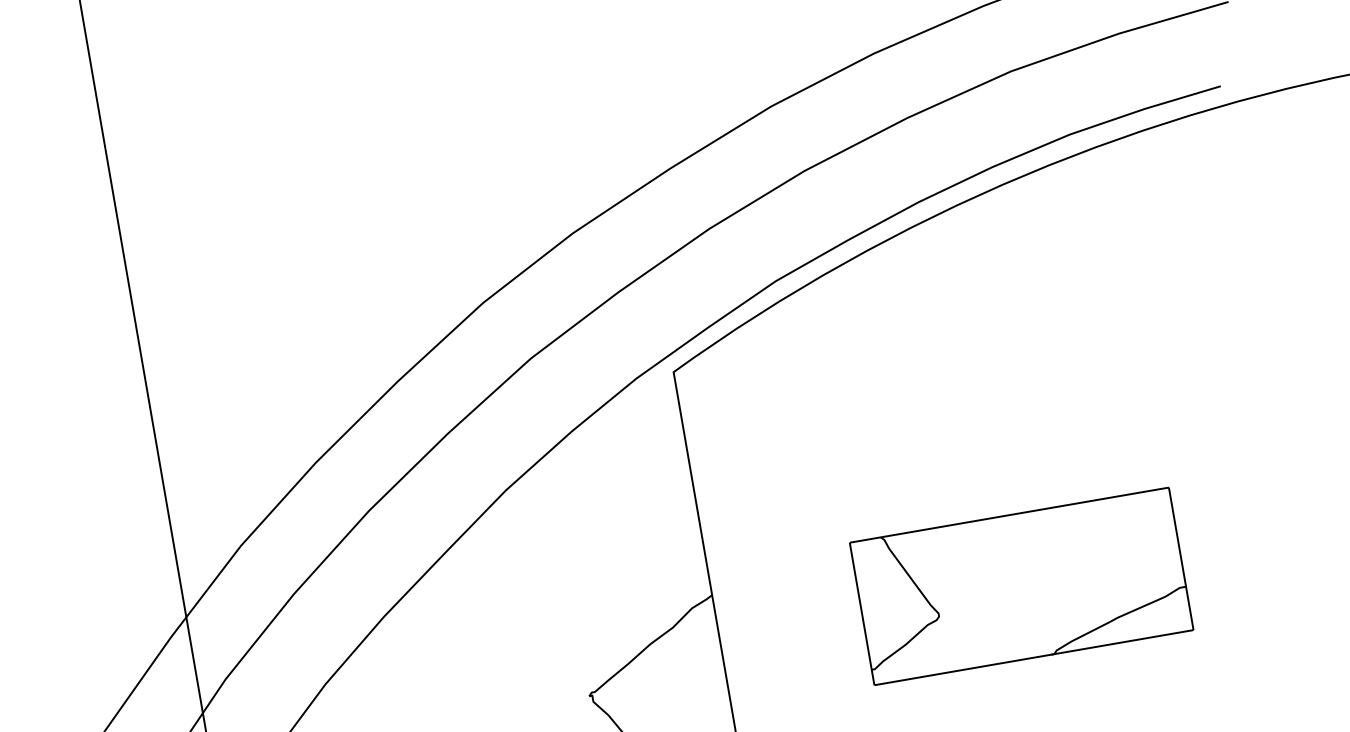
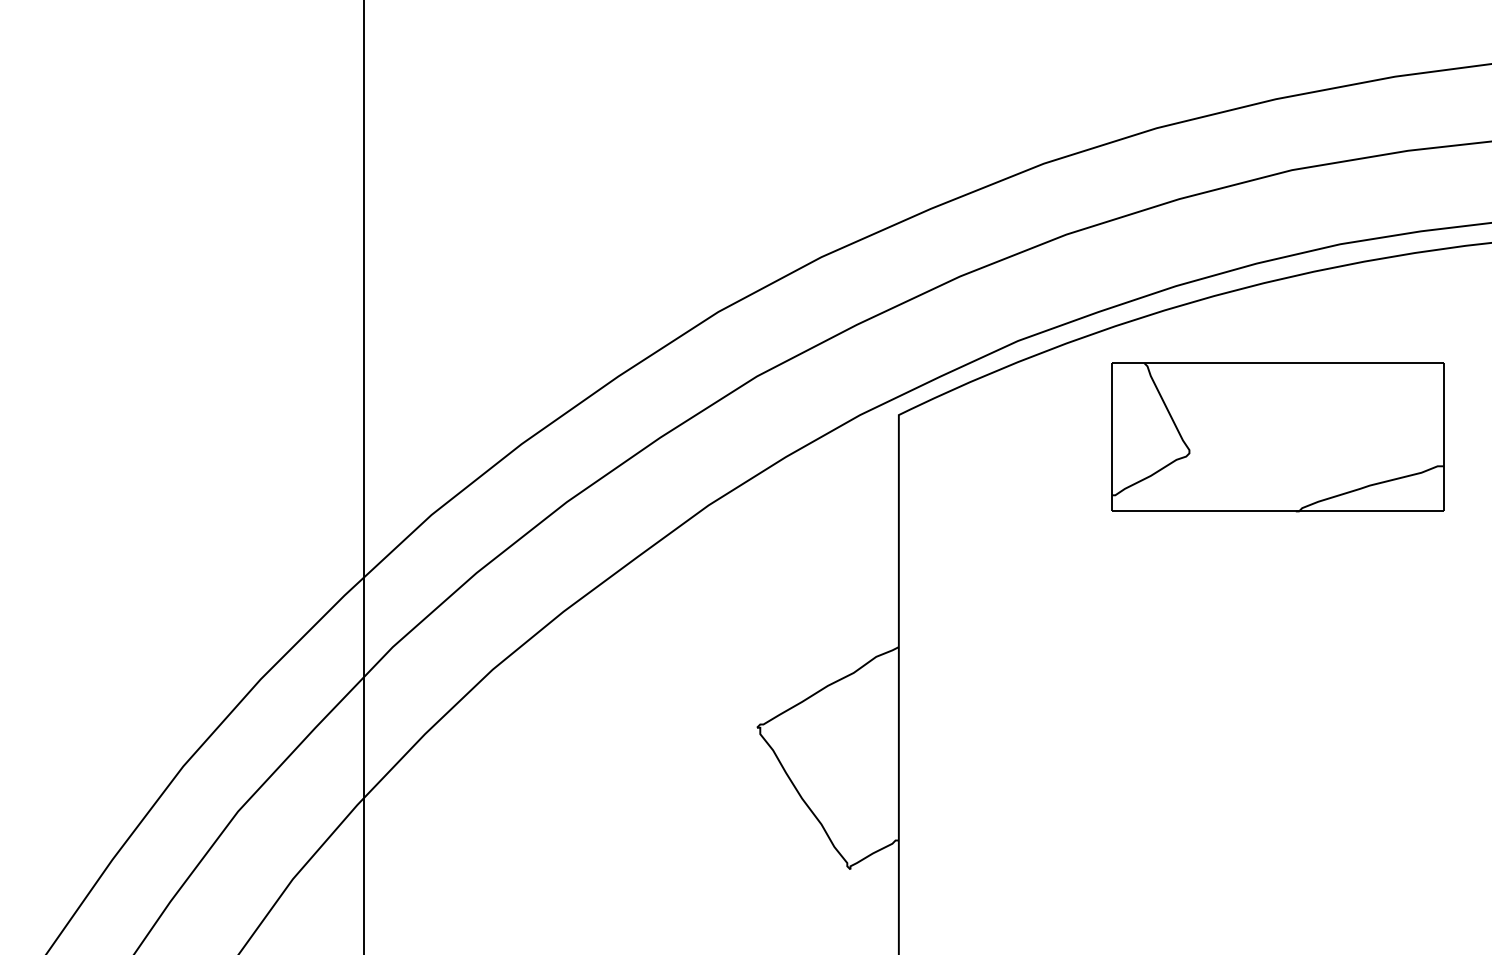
part: (1021, 586) -> (1277, 437), moved

